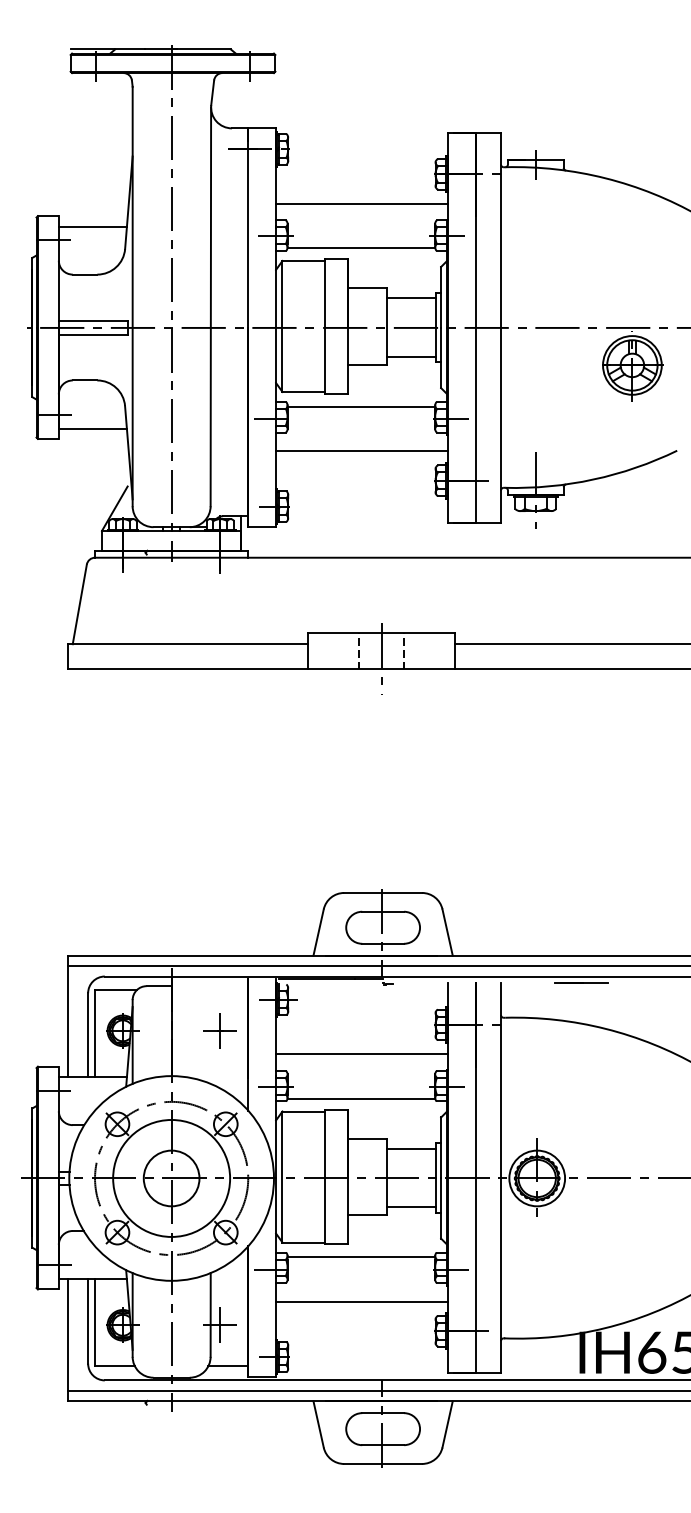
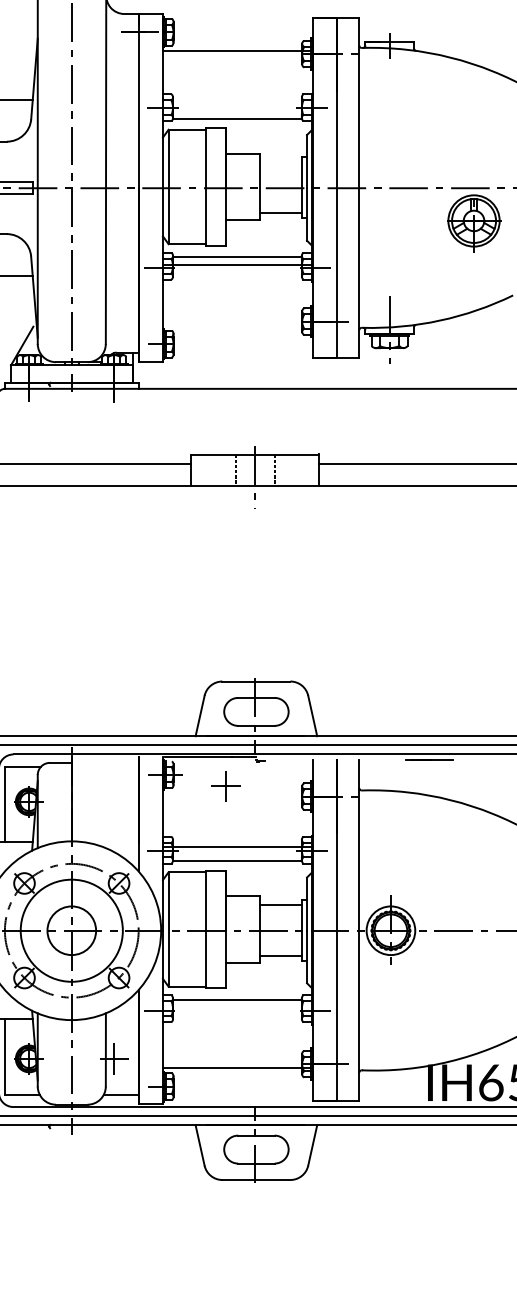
line: (362, 203) -> (238, 50), moved
line: (410, 298) -> (280, 162), removed
line: (362, 451) -> (238, 265), moved
part: (219, 1030) -> (225, 785), moved
line: (362, 1054) -> (238, 846), moved
line: (362, 1301) -> (238, 1067), moved

